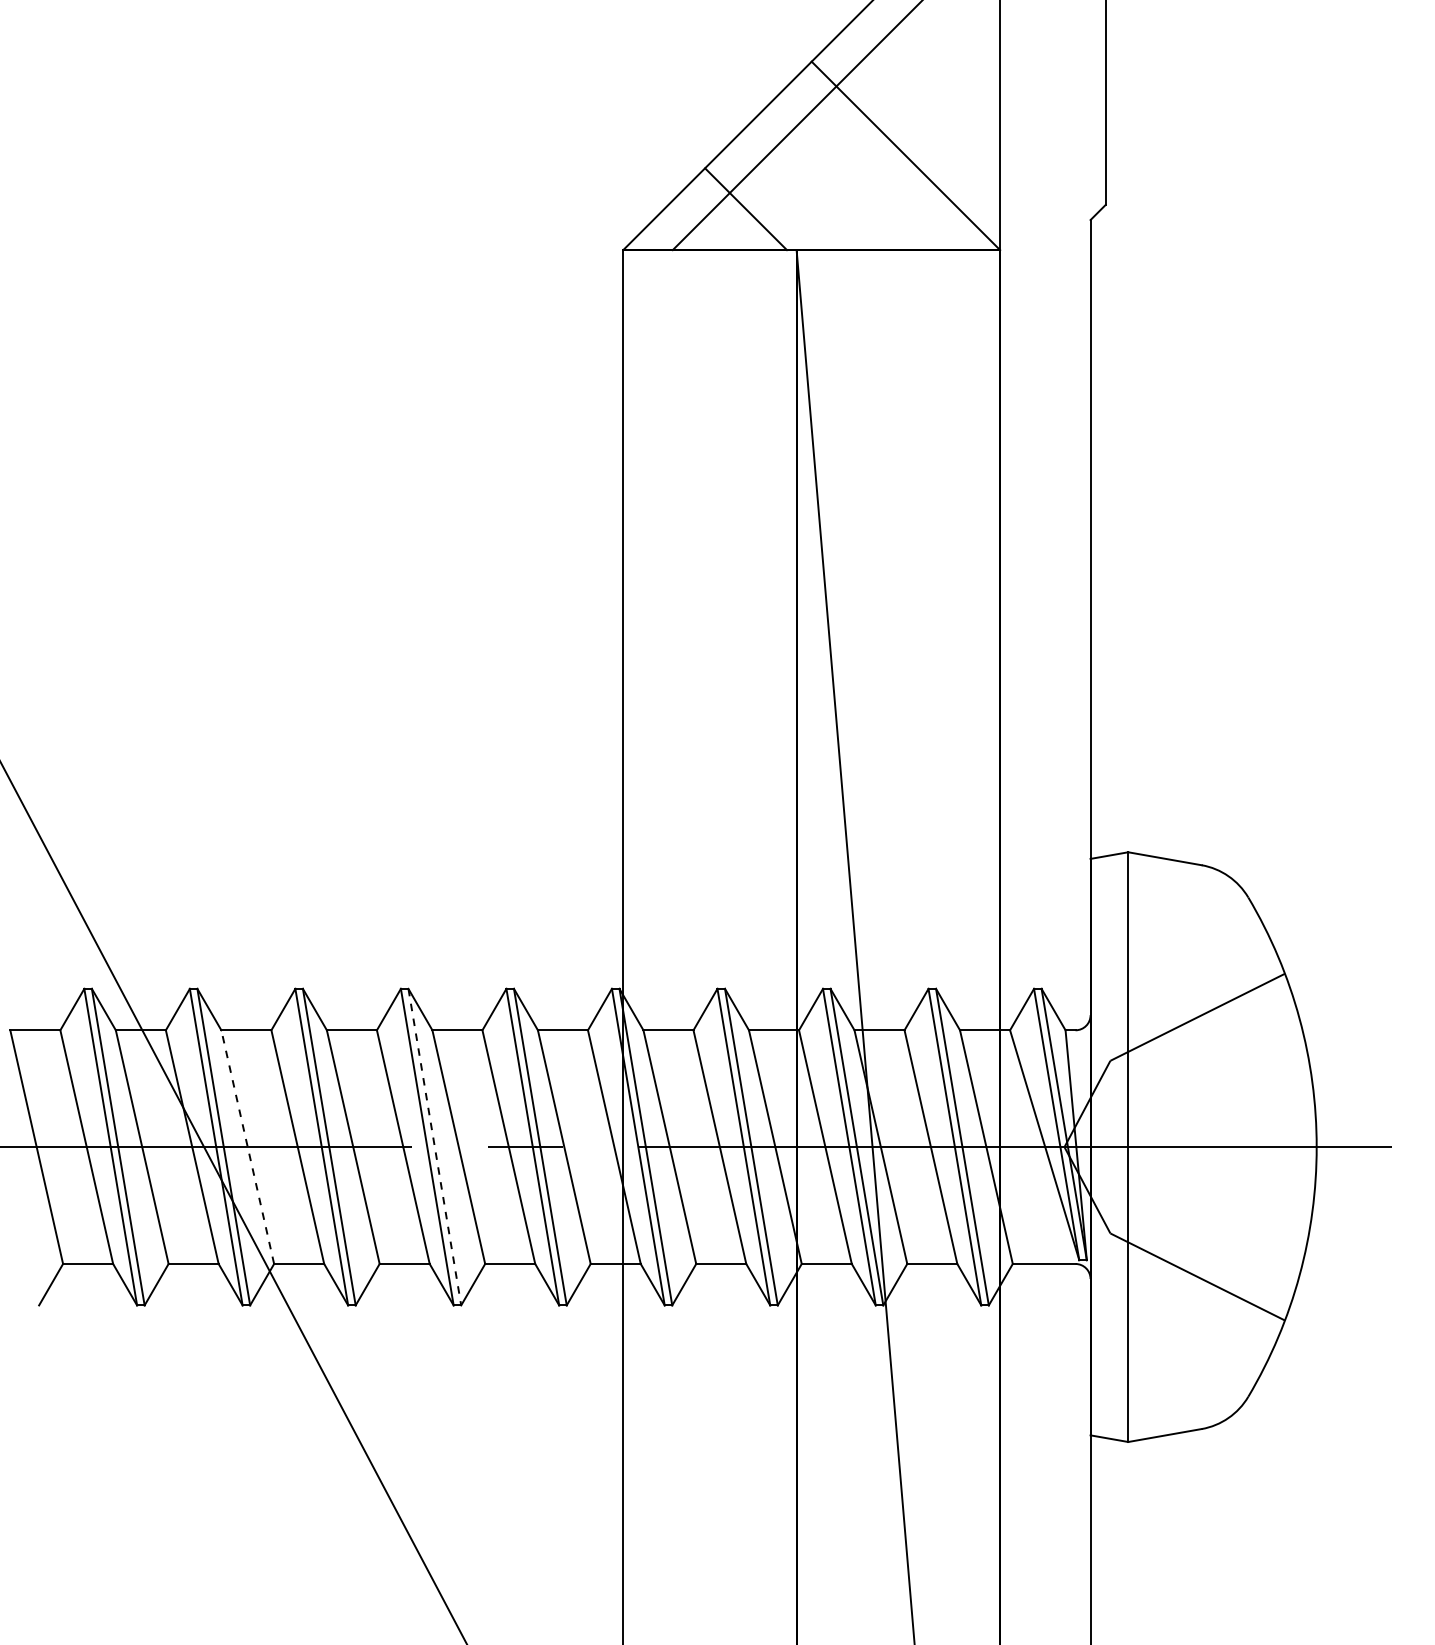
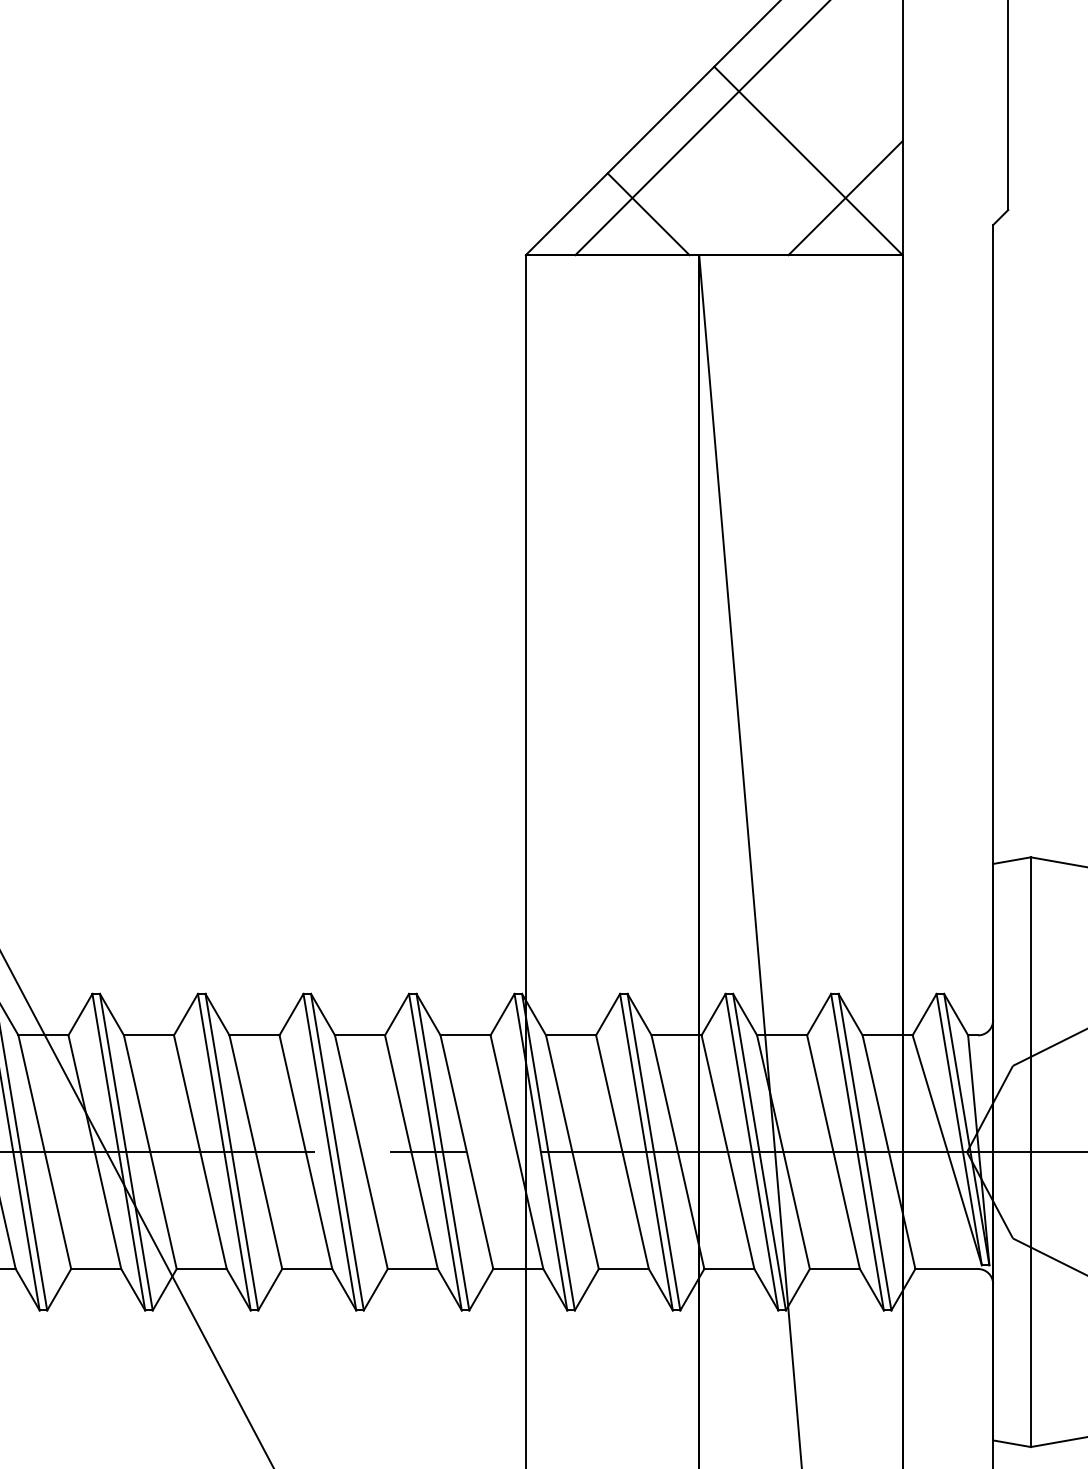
line: (942, 193) -> (845, 198), added
line: (247, 1147) -> (150, 1152), dashed -> solid
line: (434, 1147) -> (337, 1152), dashed -> solid

